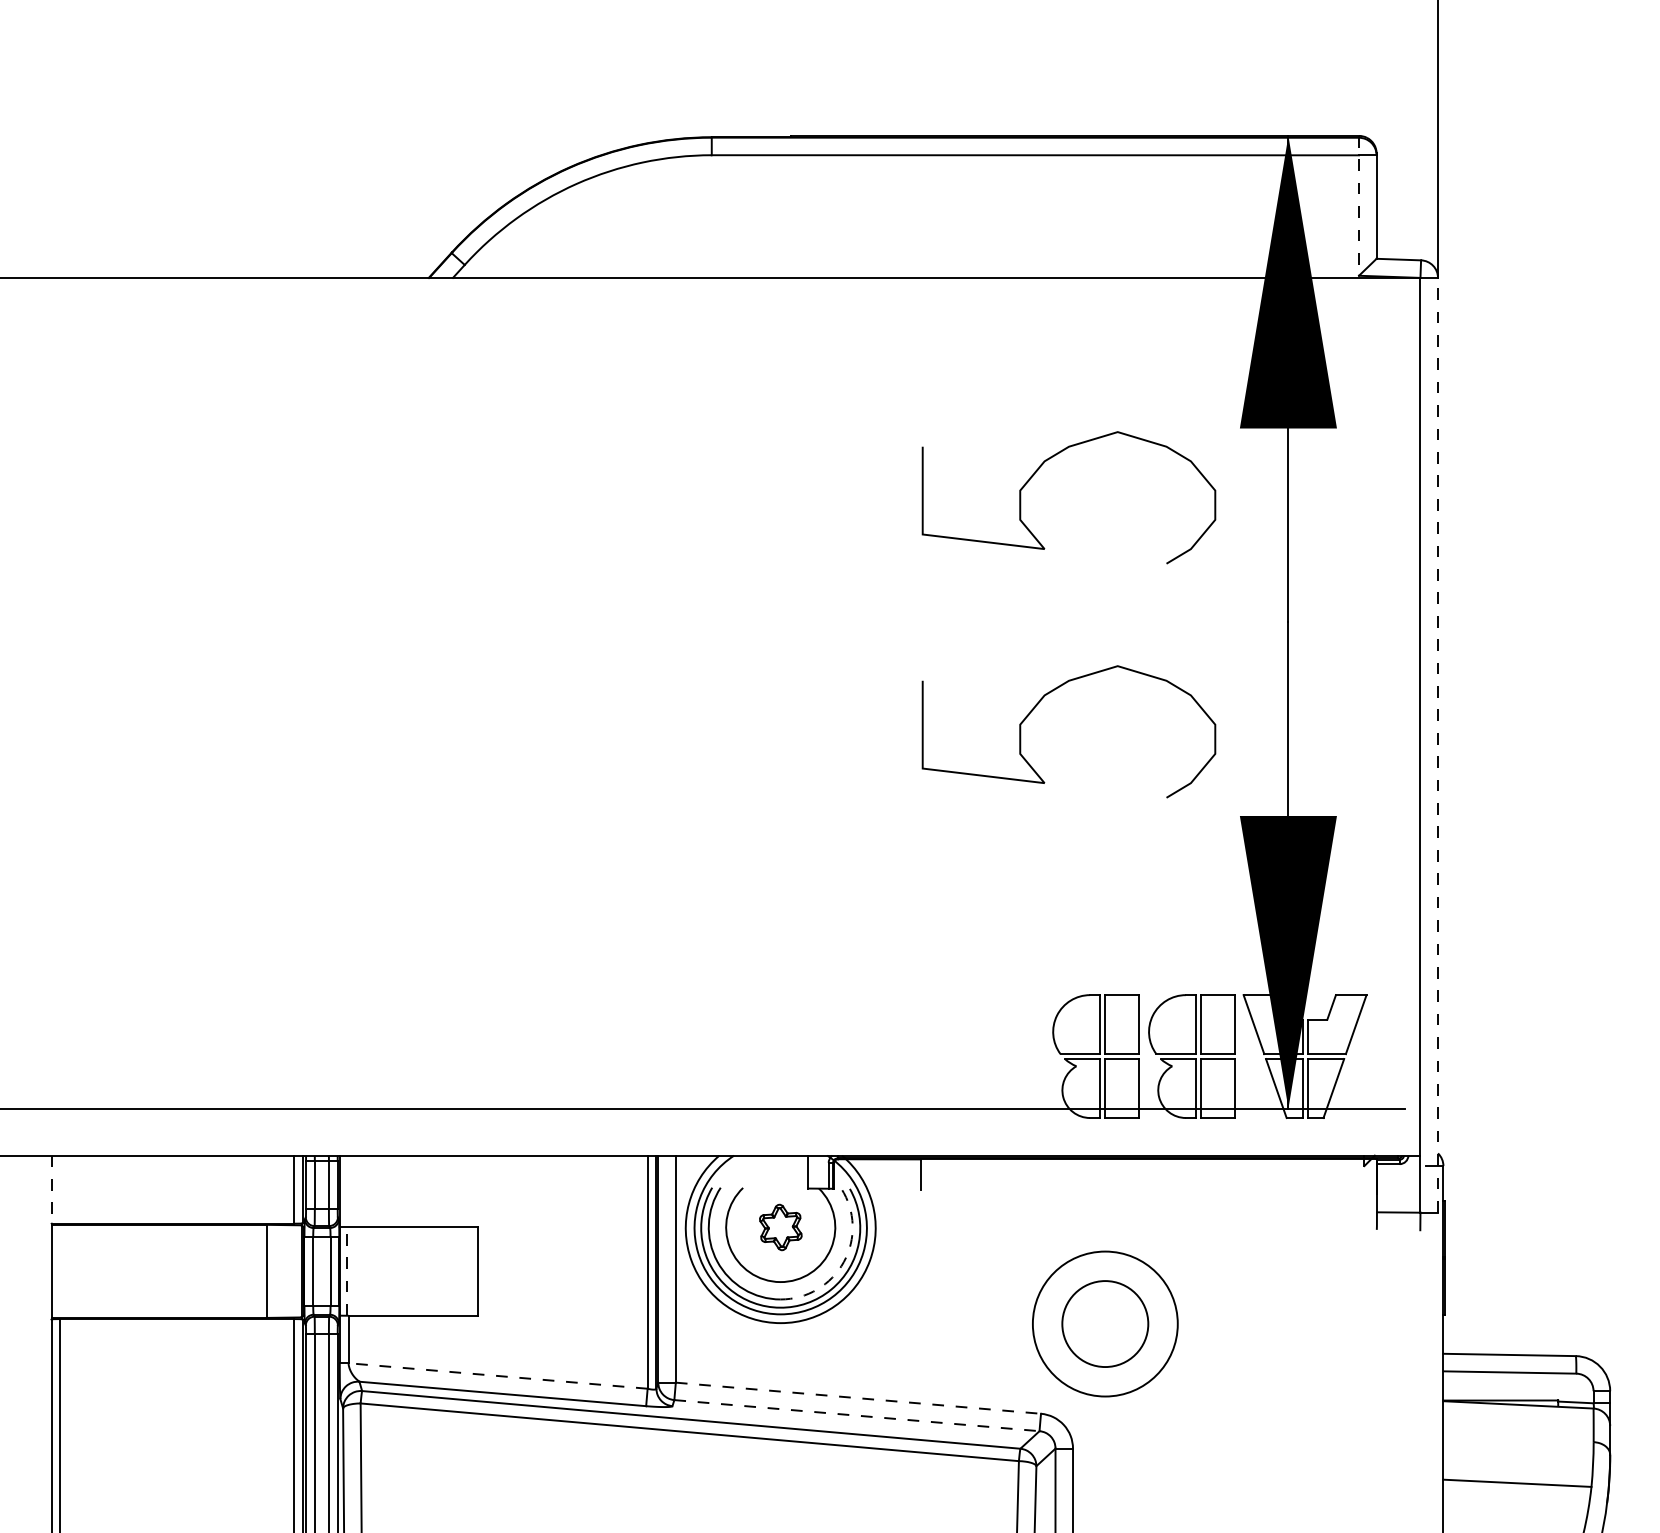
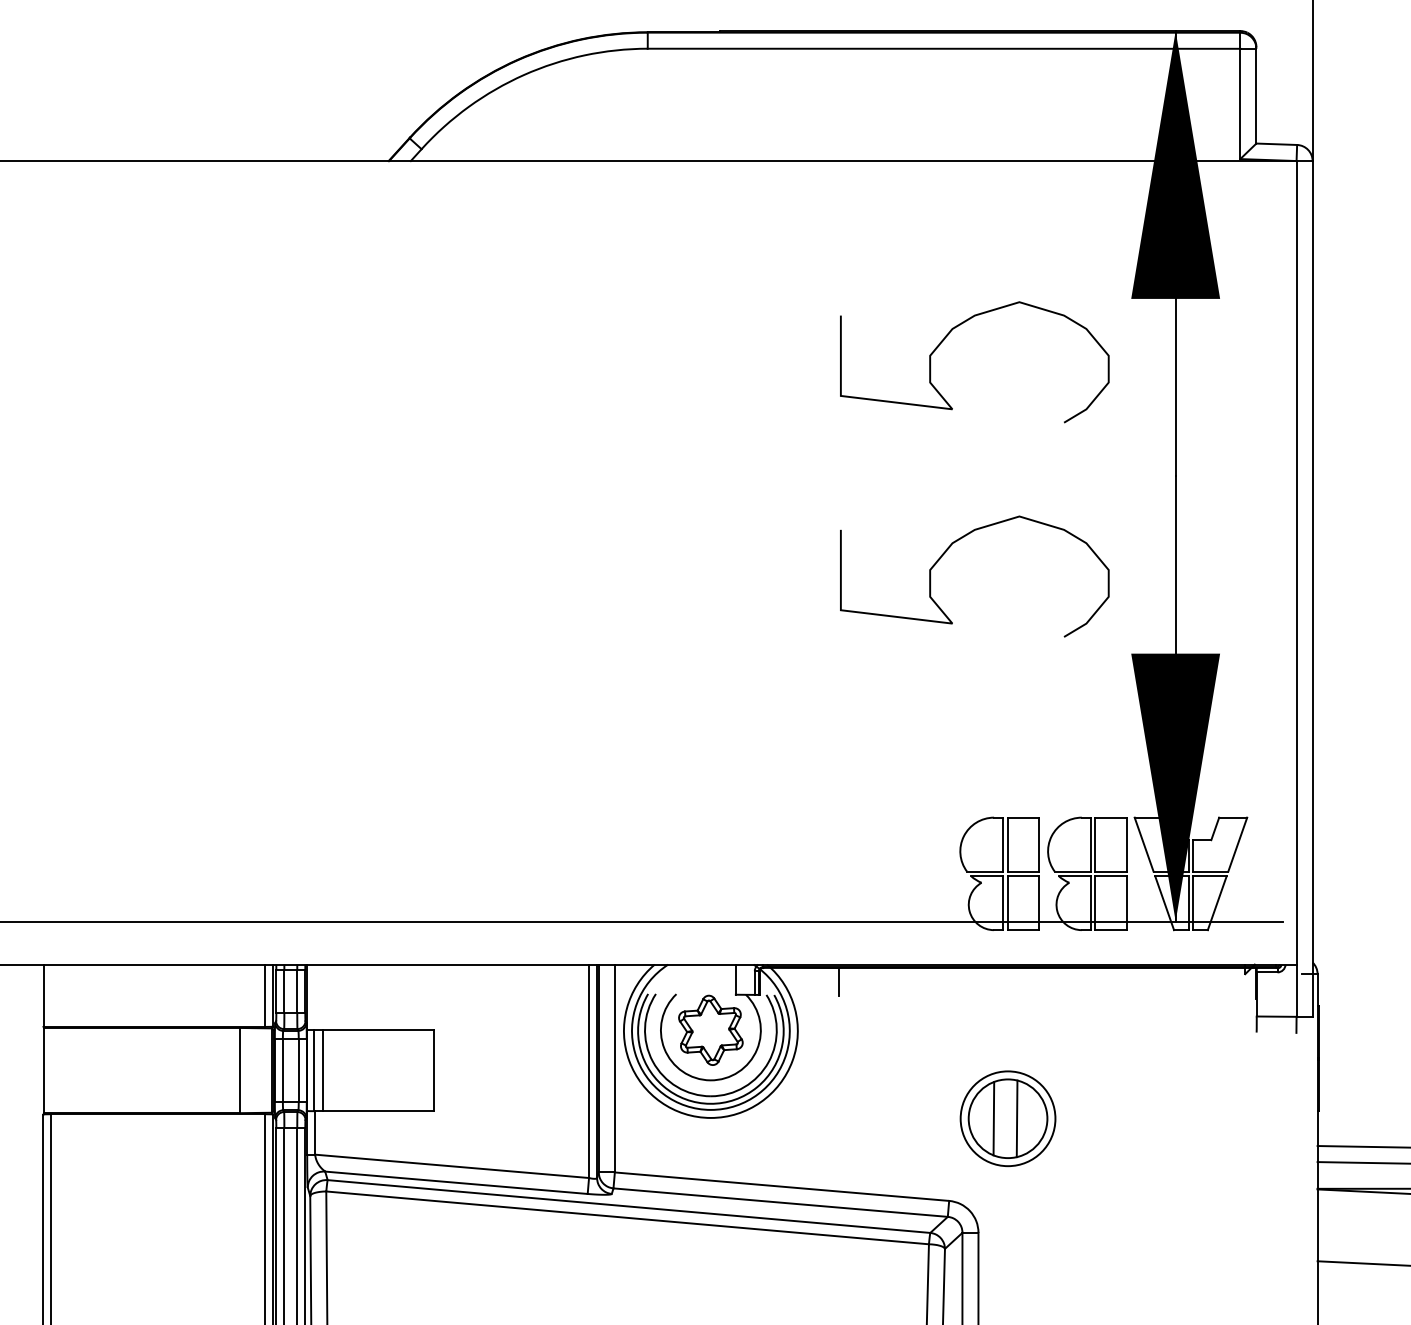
line: (1359, 205) -> (1240, 94), dashed -> solid
line: (1438, 744) -> (1313, 588), dashed -> solid
line: (51, 1190) -> (43, 996), dashed -> solid
part: (780, 1227) -> (710, 1030), size x1.67
arc: (843, 1262) -> (768, 1062), dashed -> solid
line: (347, 1270) -> (314, 1069), dashed -> solid
line: (357, 1271) -> (323, 1070), added
line: (1089, 1323) -> (993, 1118), added
circle: (1105, 1323) -> (1008, 1118), size x0.71
line: (1114, 1323) -> (1016, 1118), added
line: (497, 1375) -> (451, 1165), dashed -> solid
line: (858, 1398) -> (782, 1186), dashed -> solid
line: (857, 1415) -> (781, 1202), dashed -> solid

